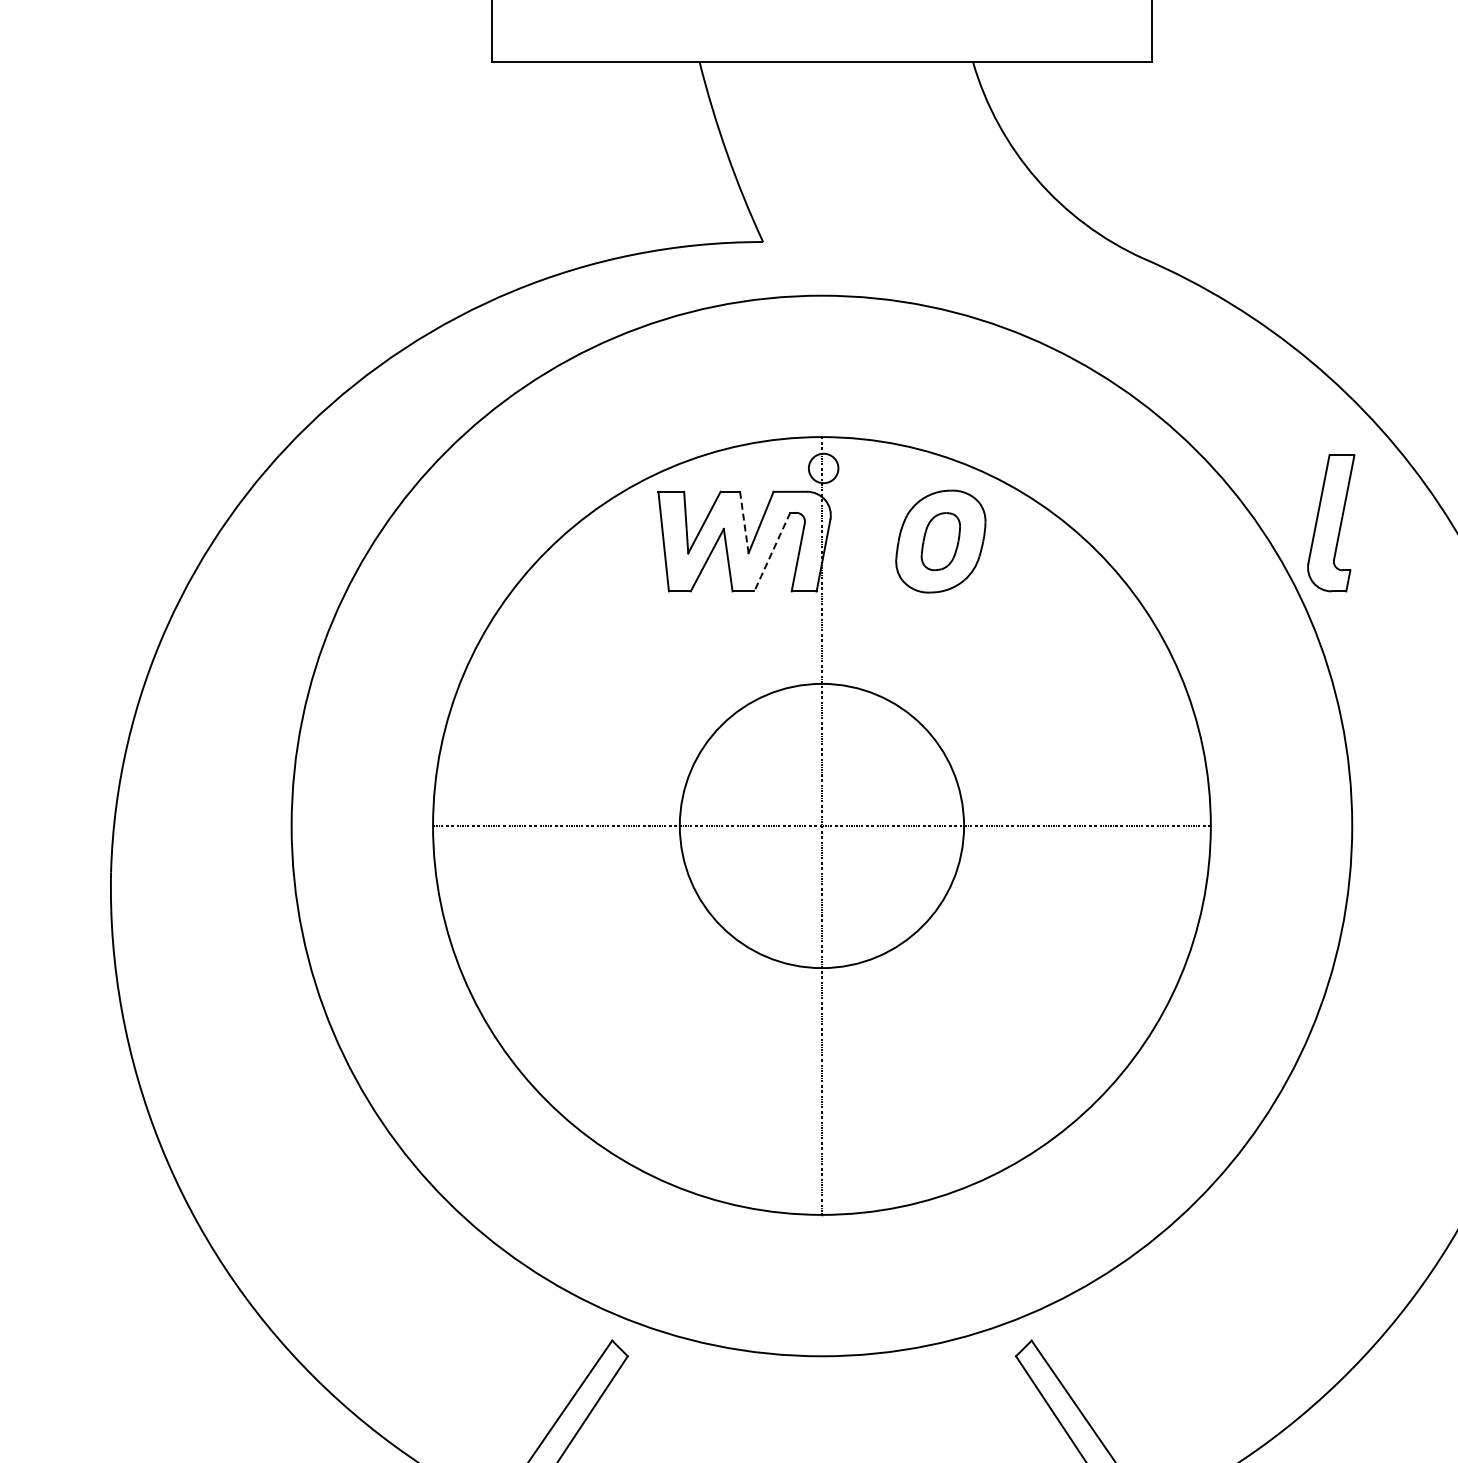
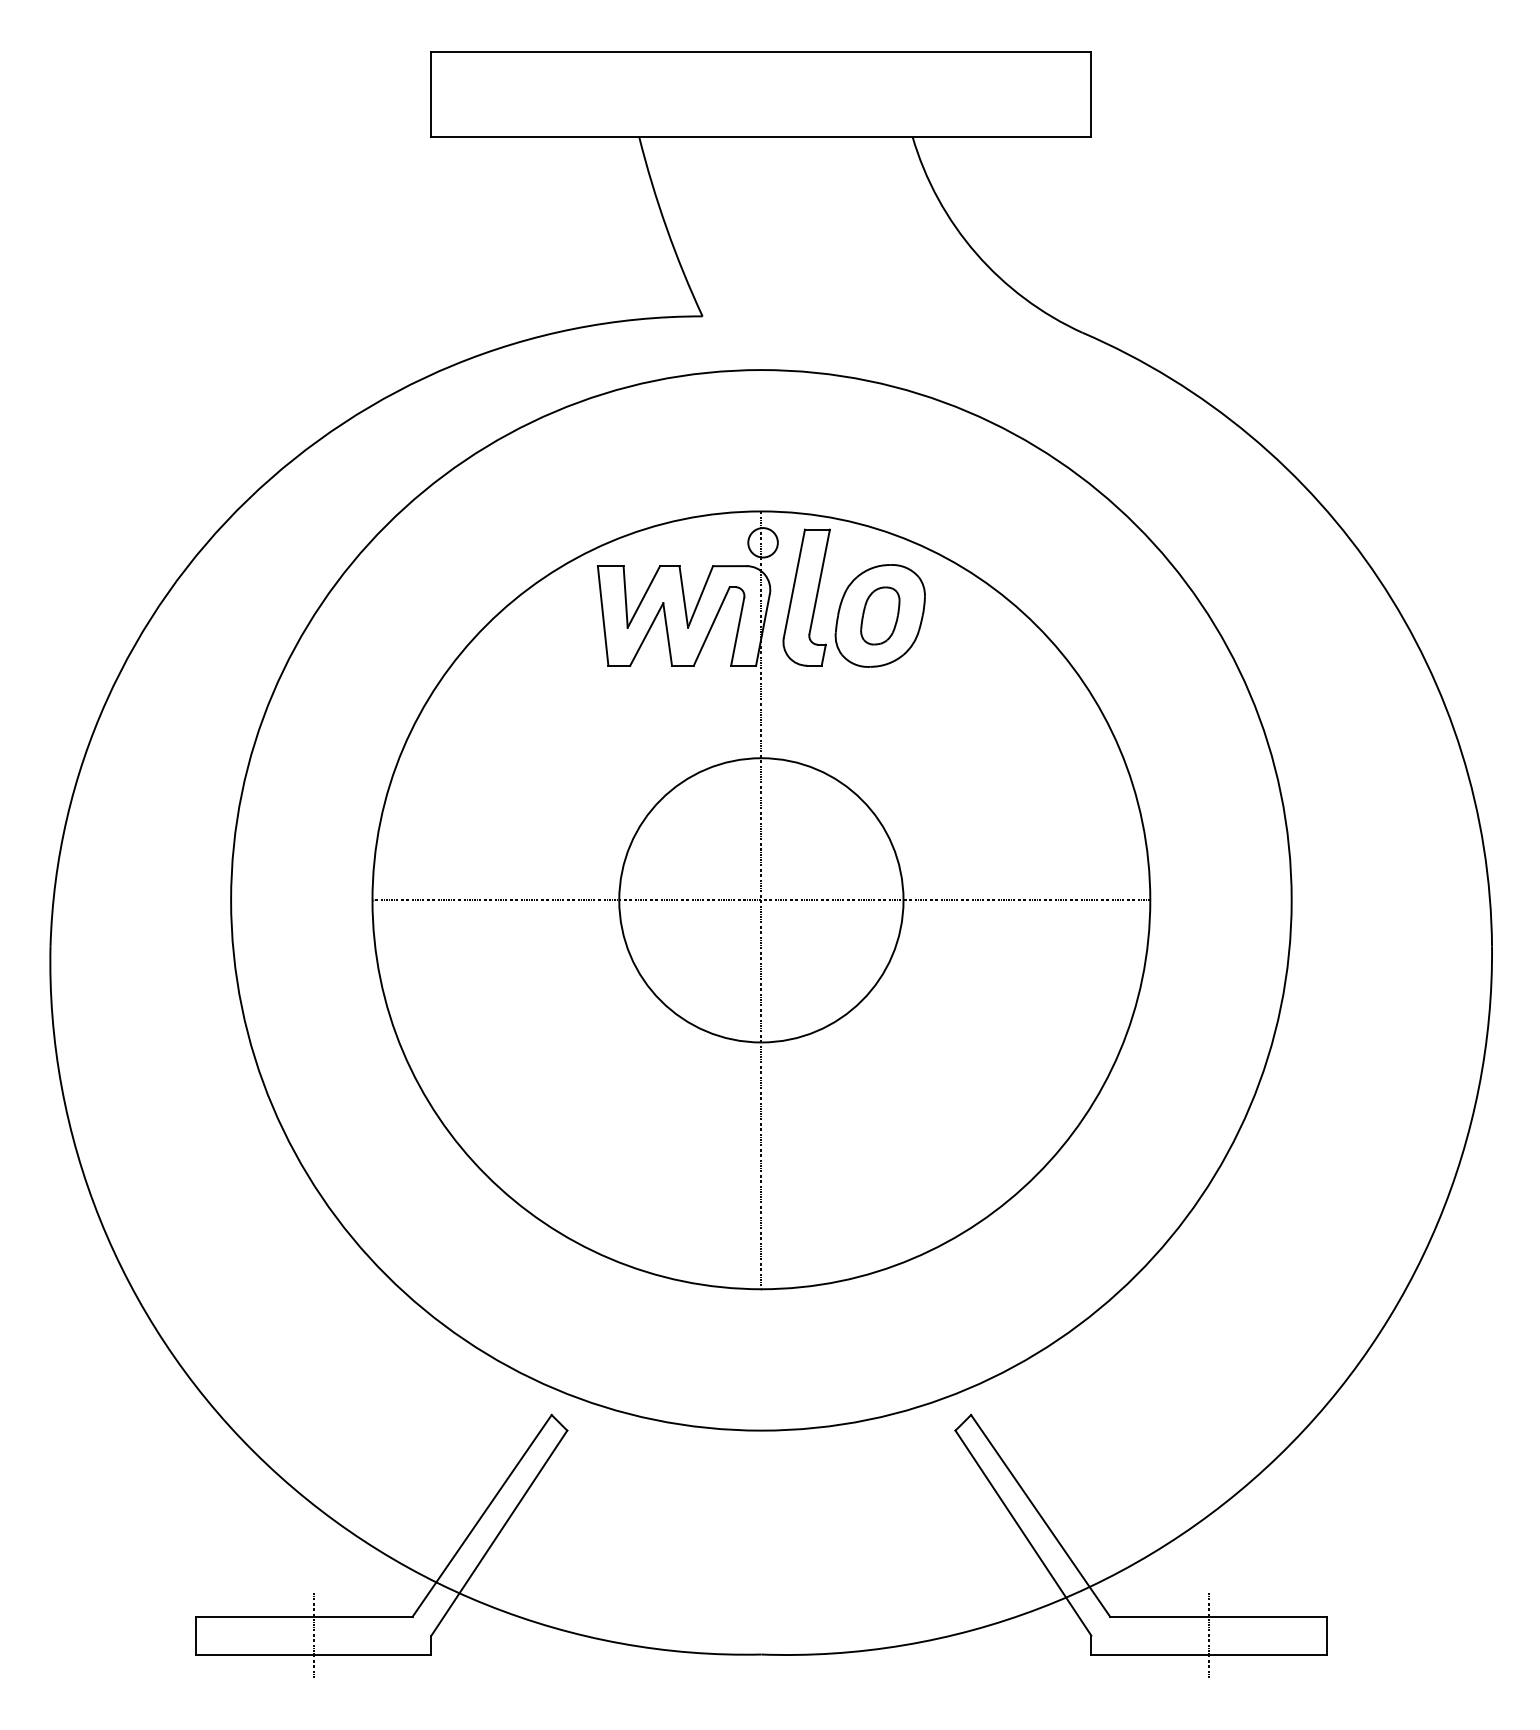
line: (744, 523) -> (683, 597), dashed -> solid
part: (1331, 523) -> (806, 597), moved
line: (772, 552) -> (711, 626), dashed -> solid

